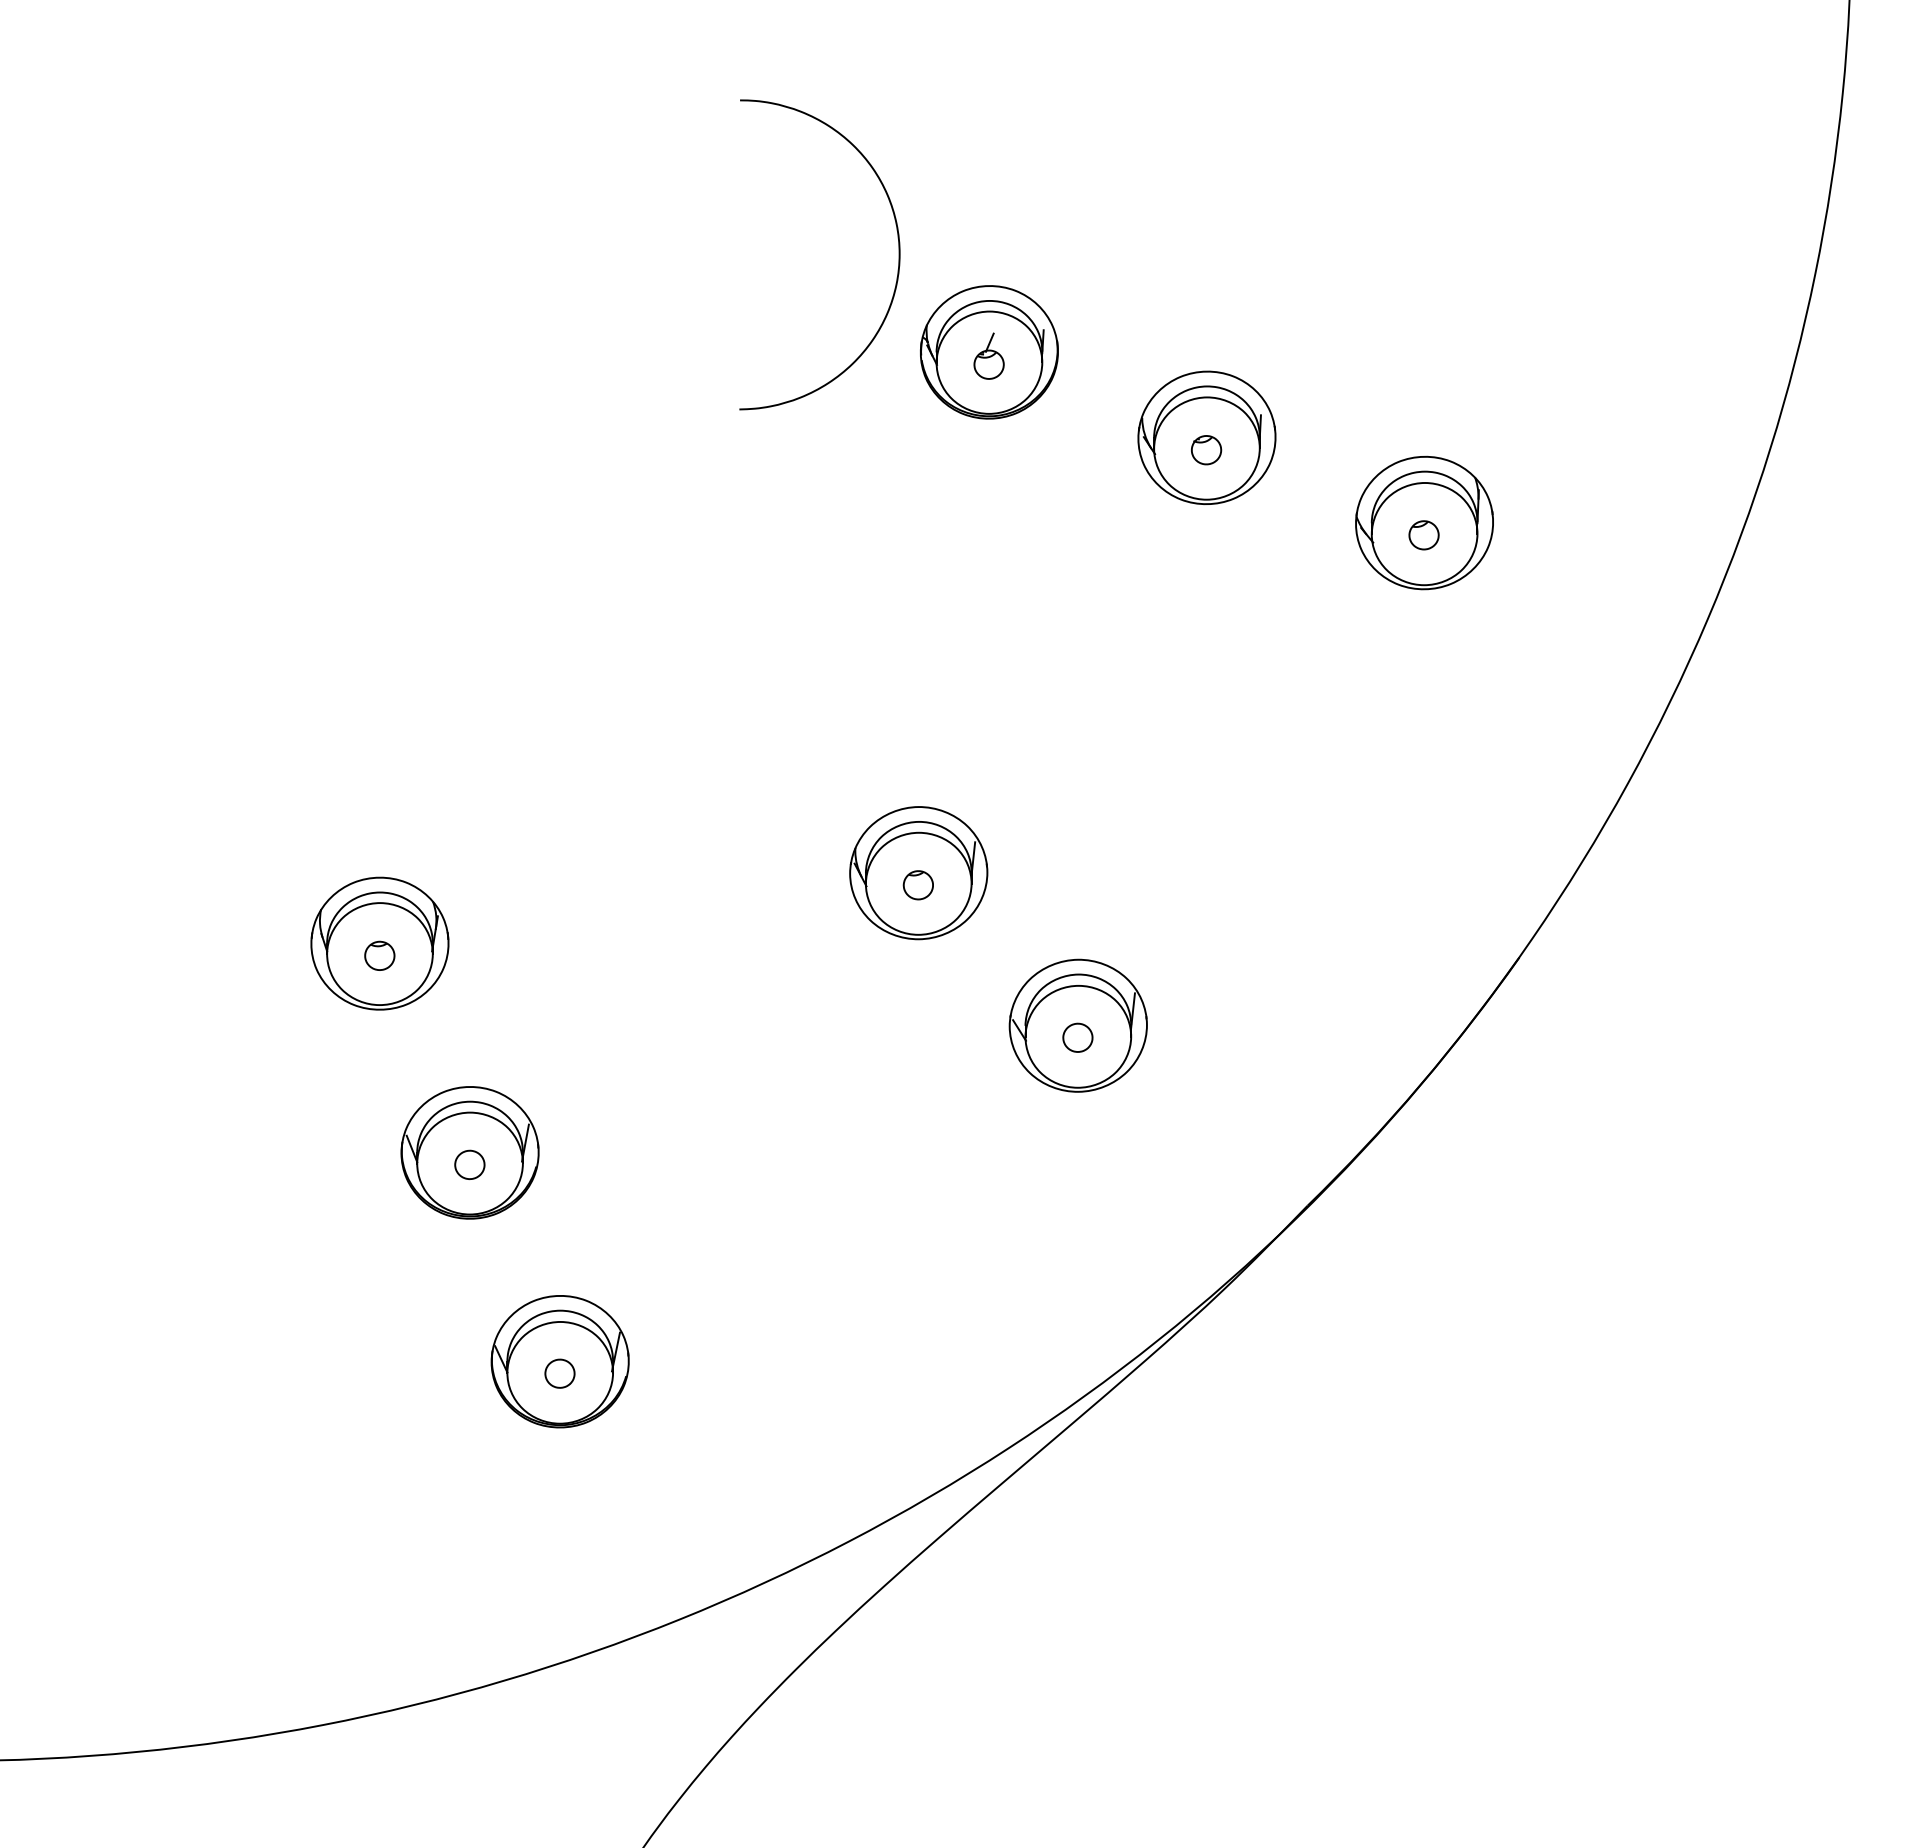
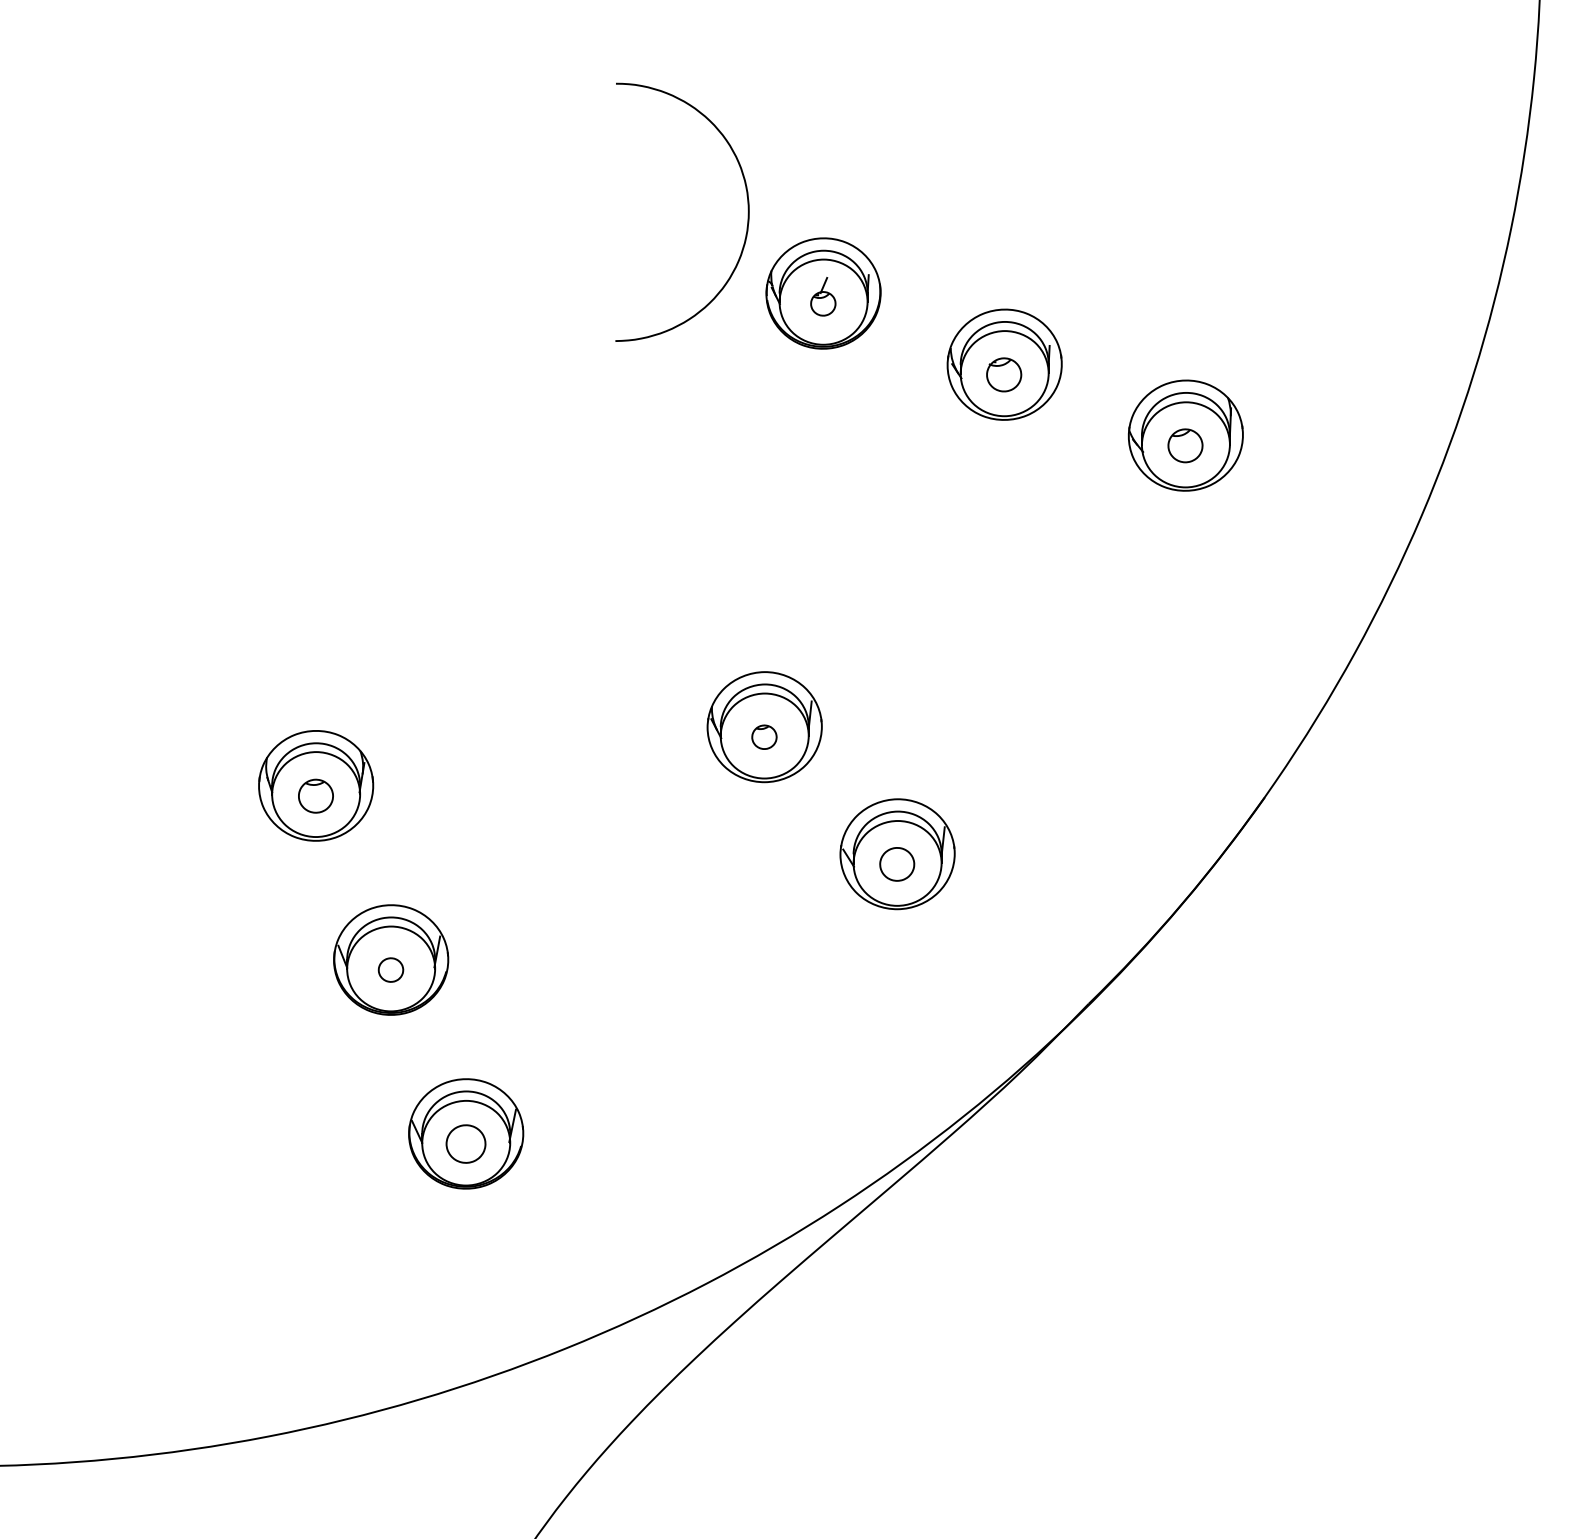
part: (1206, 450) -> (1004, 375), size x1.4
part: (1423, 535) -> (1184, 446), size x1.4
part: (379, 955) -> (315, 795), size x1.4
part: (1077, 1037) -> (896, 864), size x1.4
part: (559, 1373) -> (465, 1143), size x1.6

